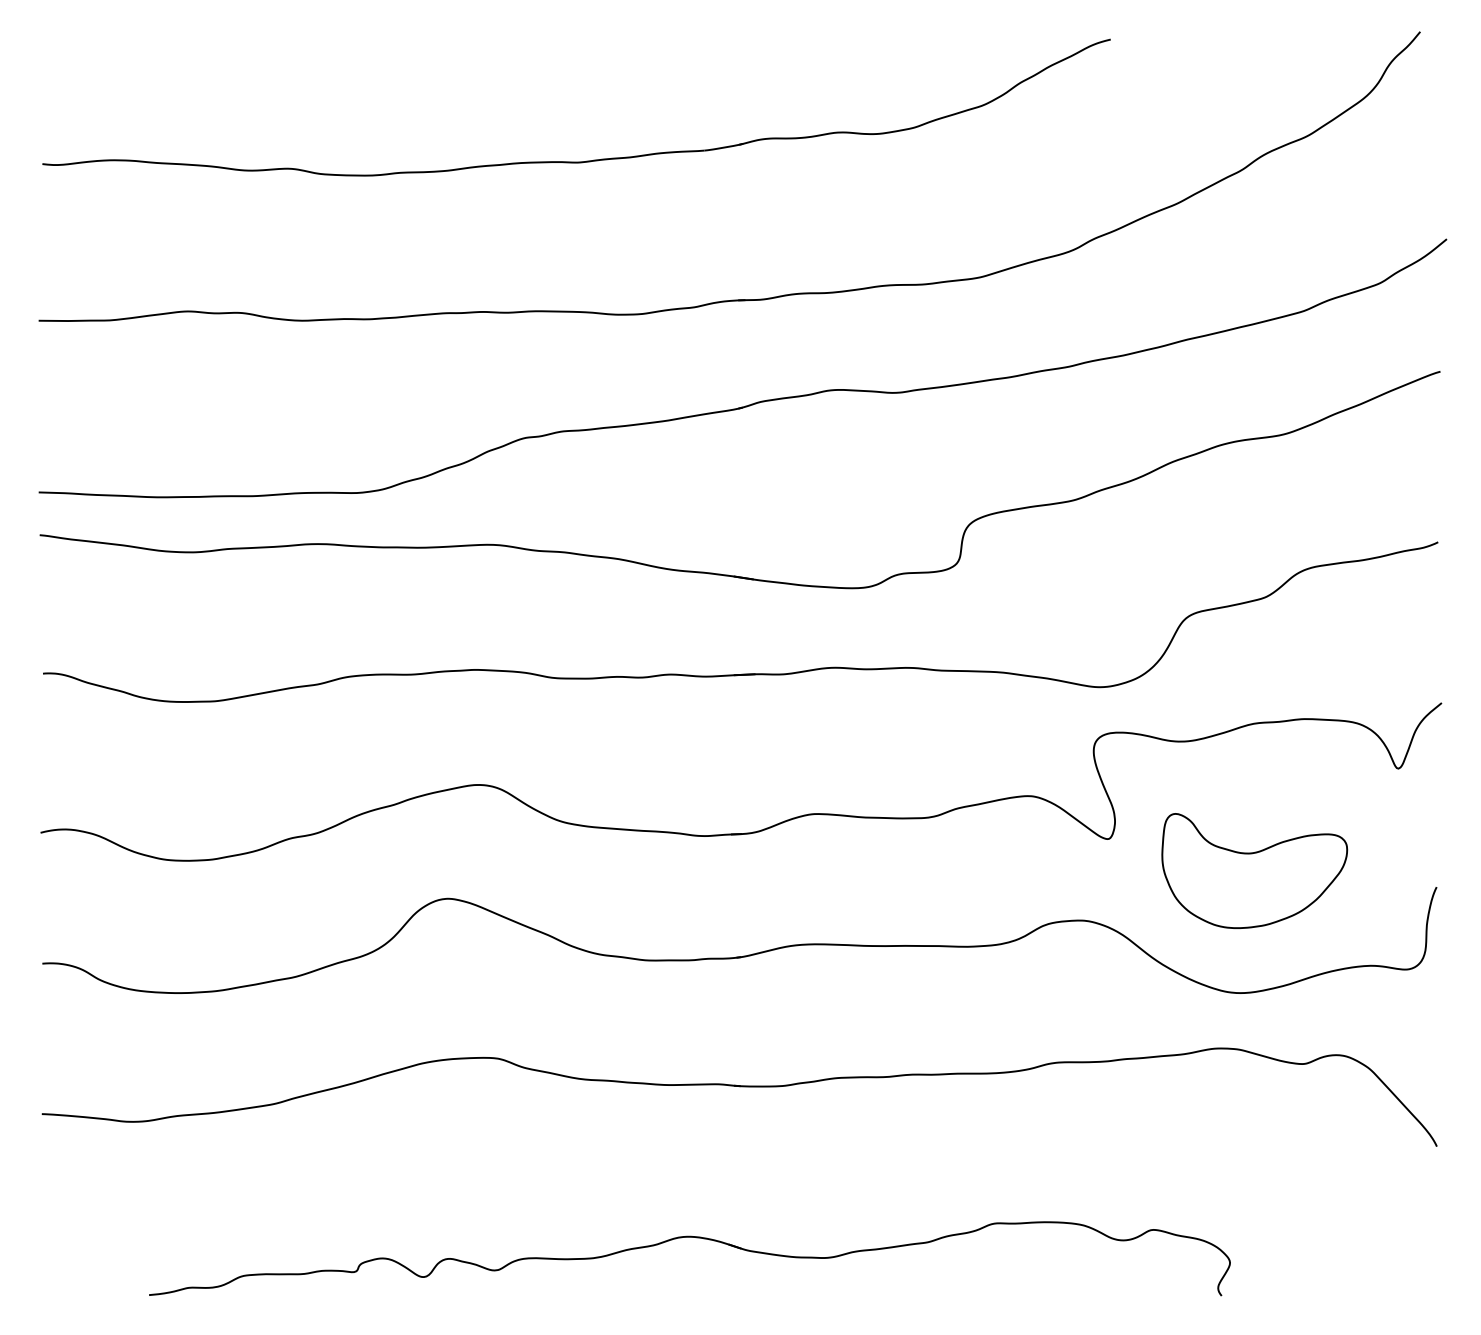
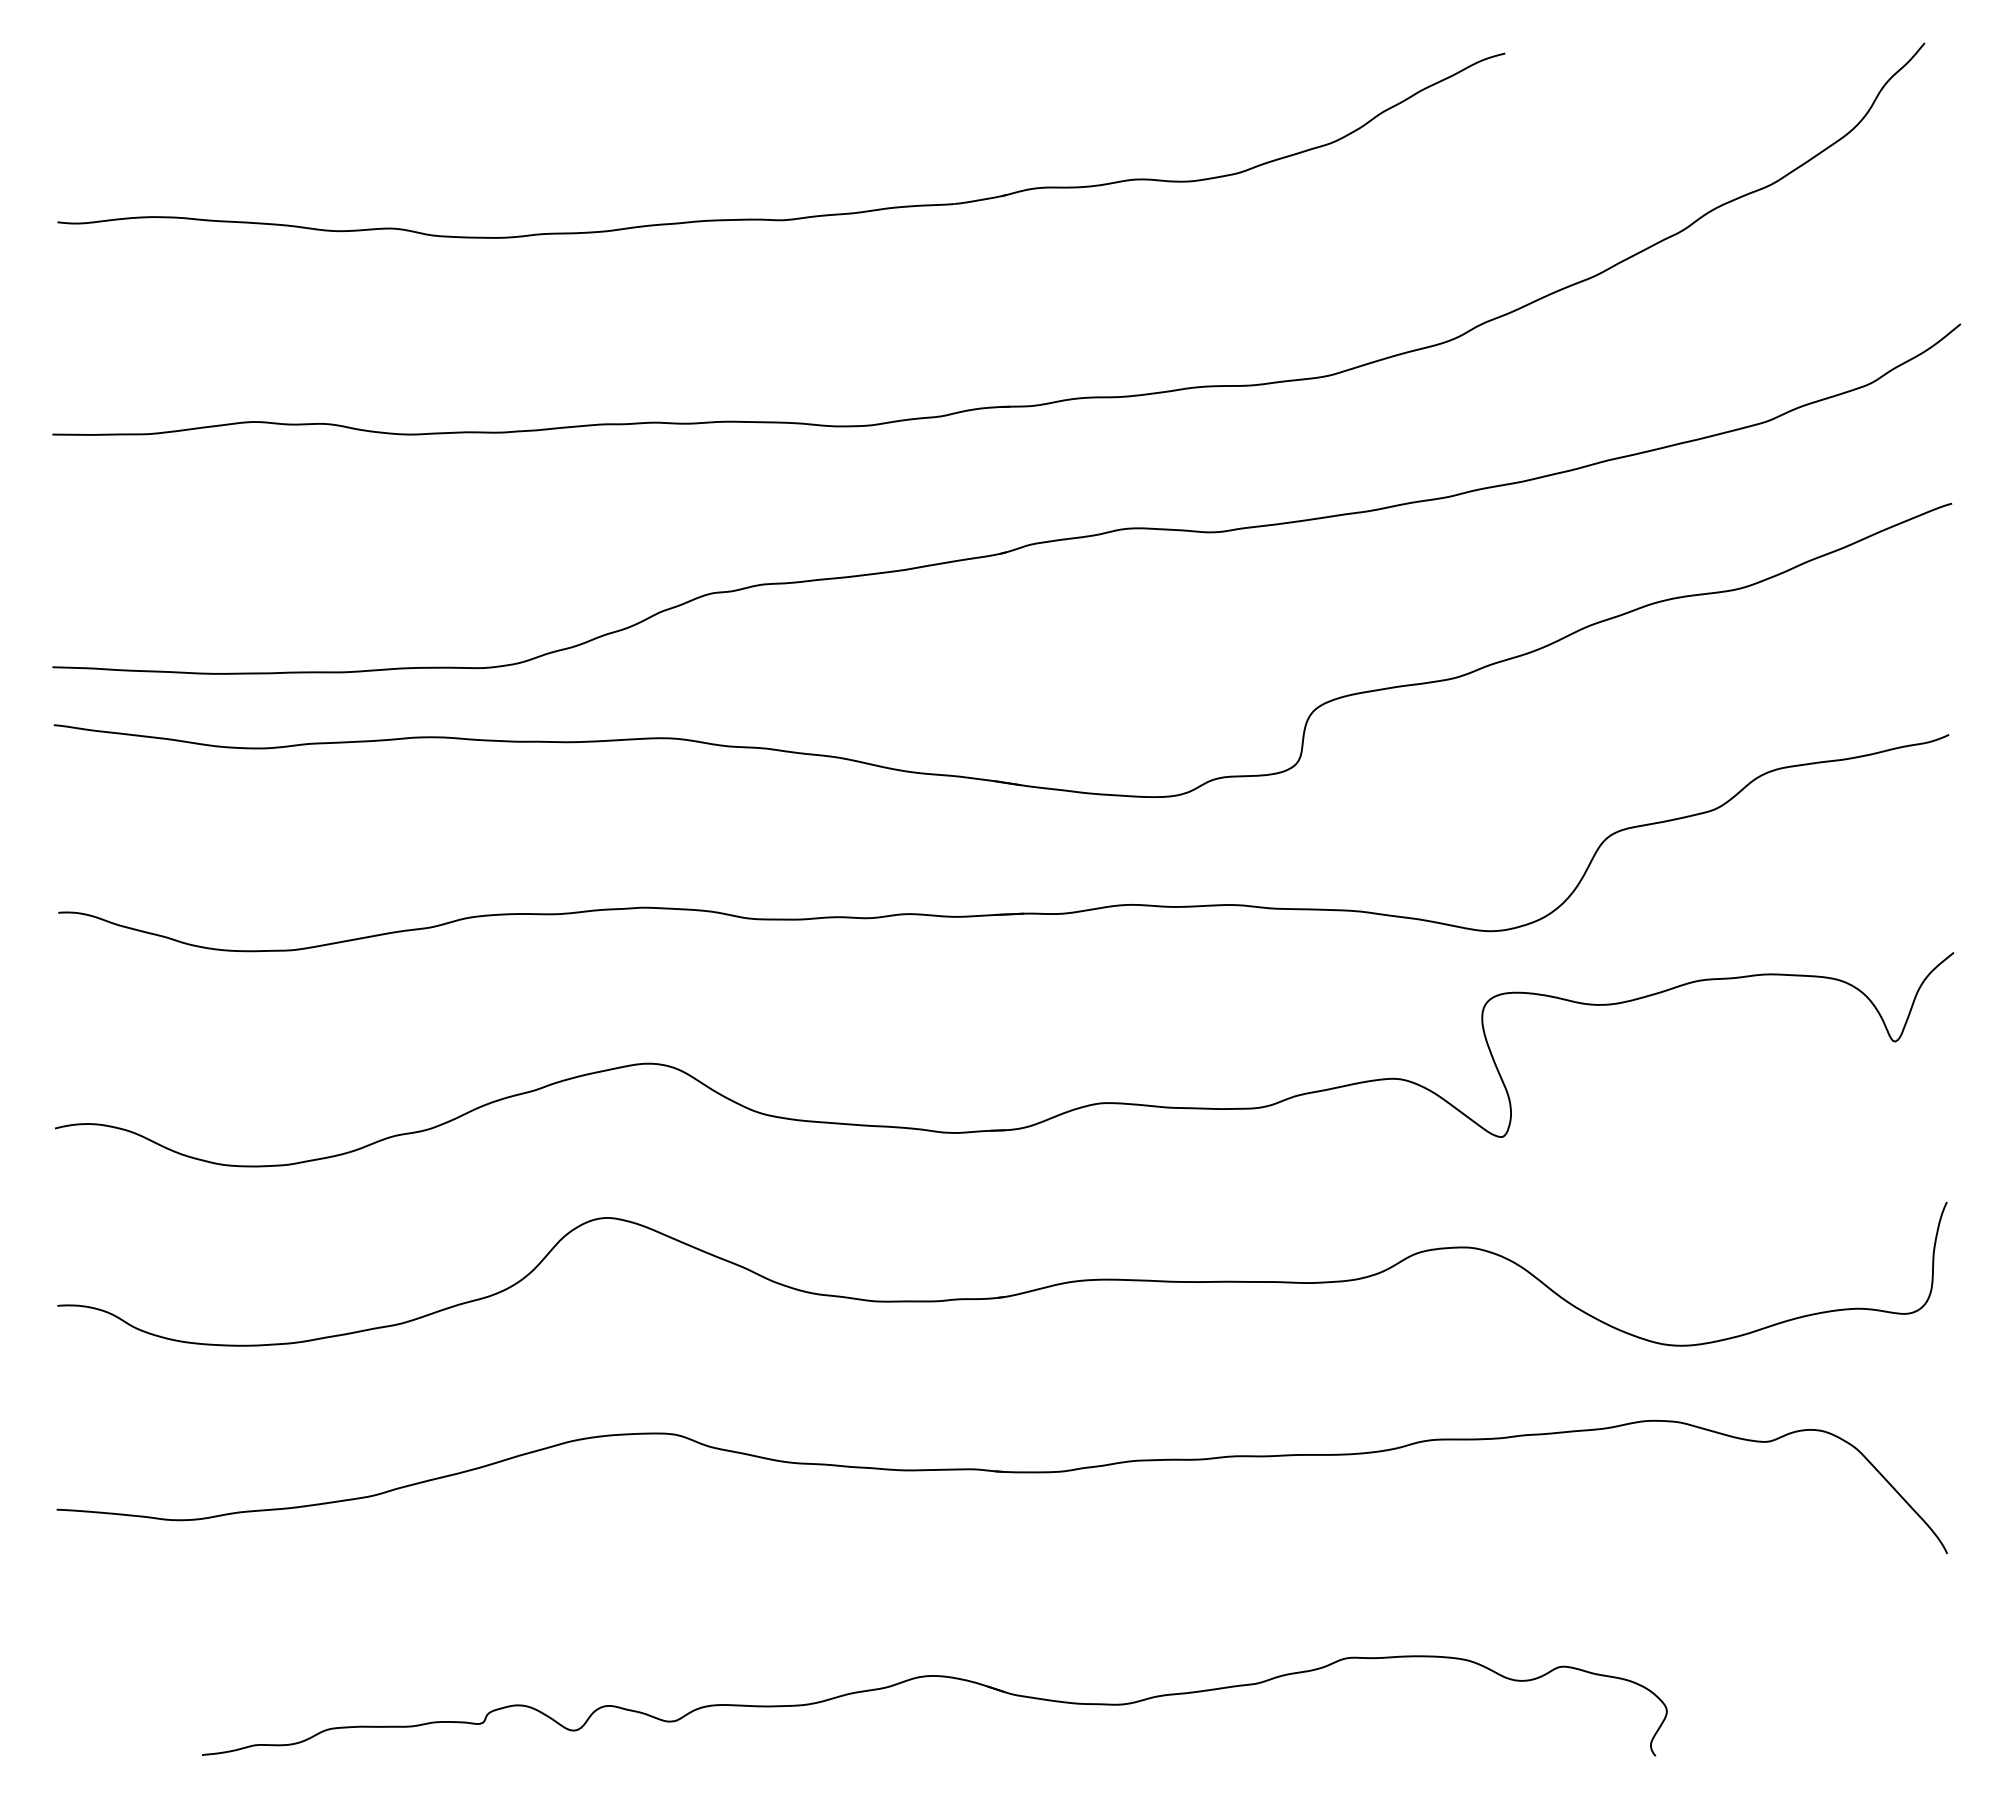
part: (1254, 871) -> (1700, 1180), removed

